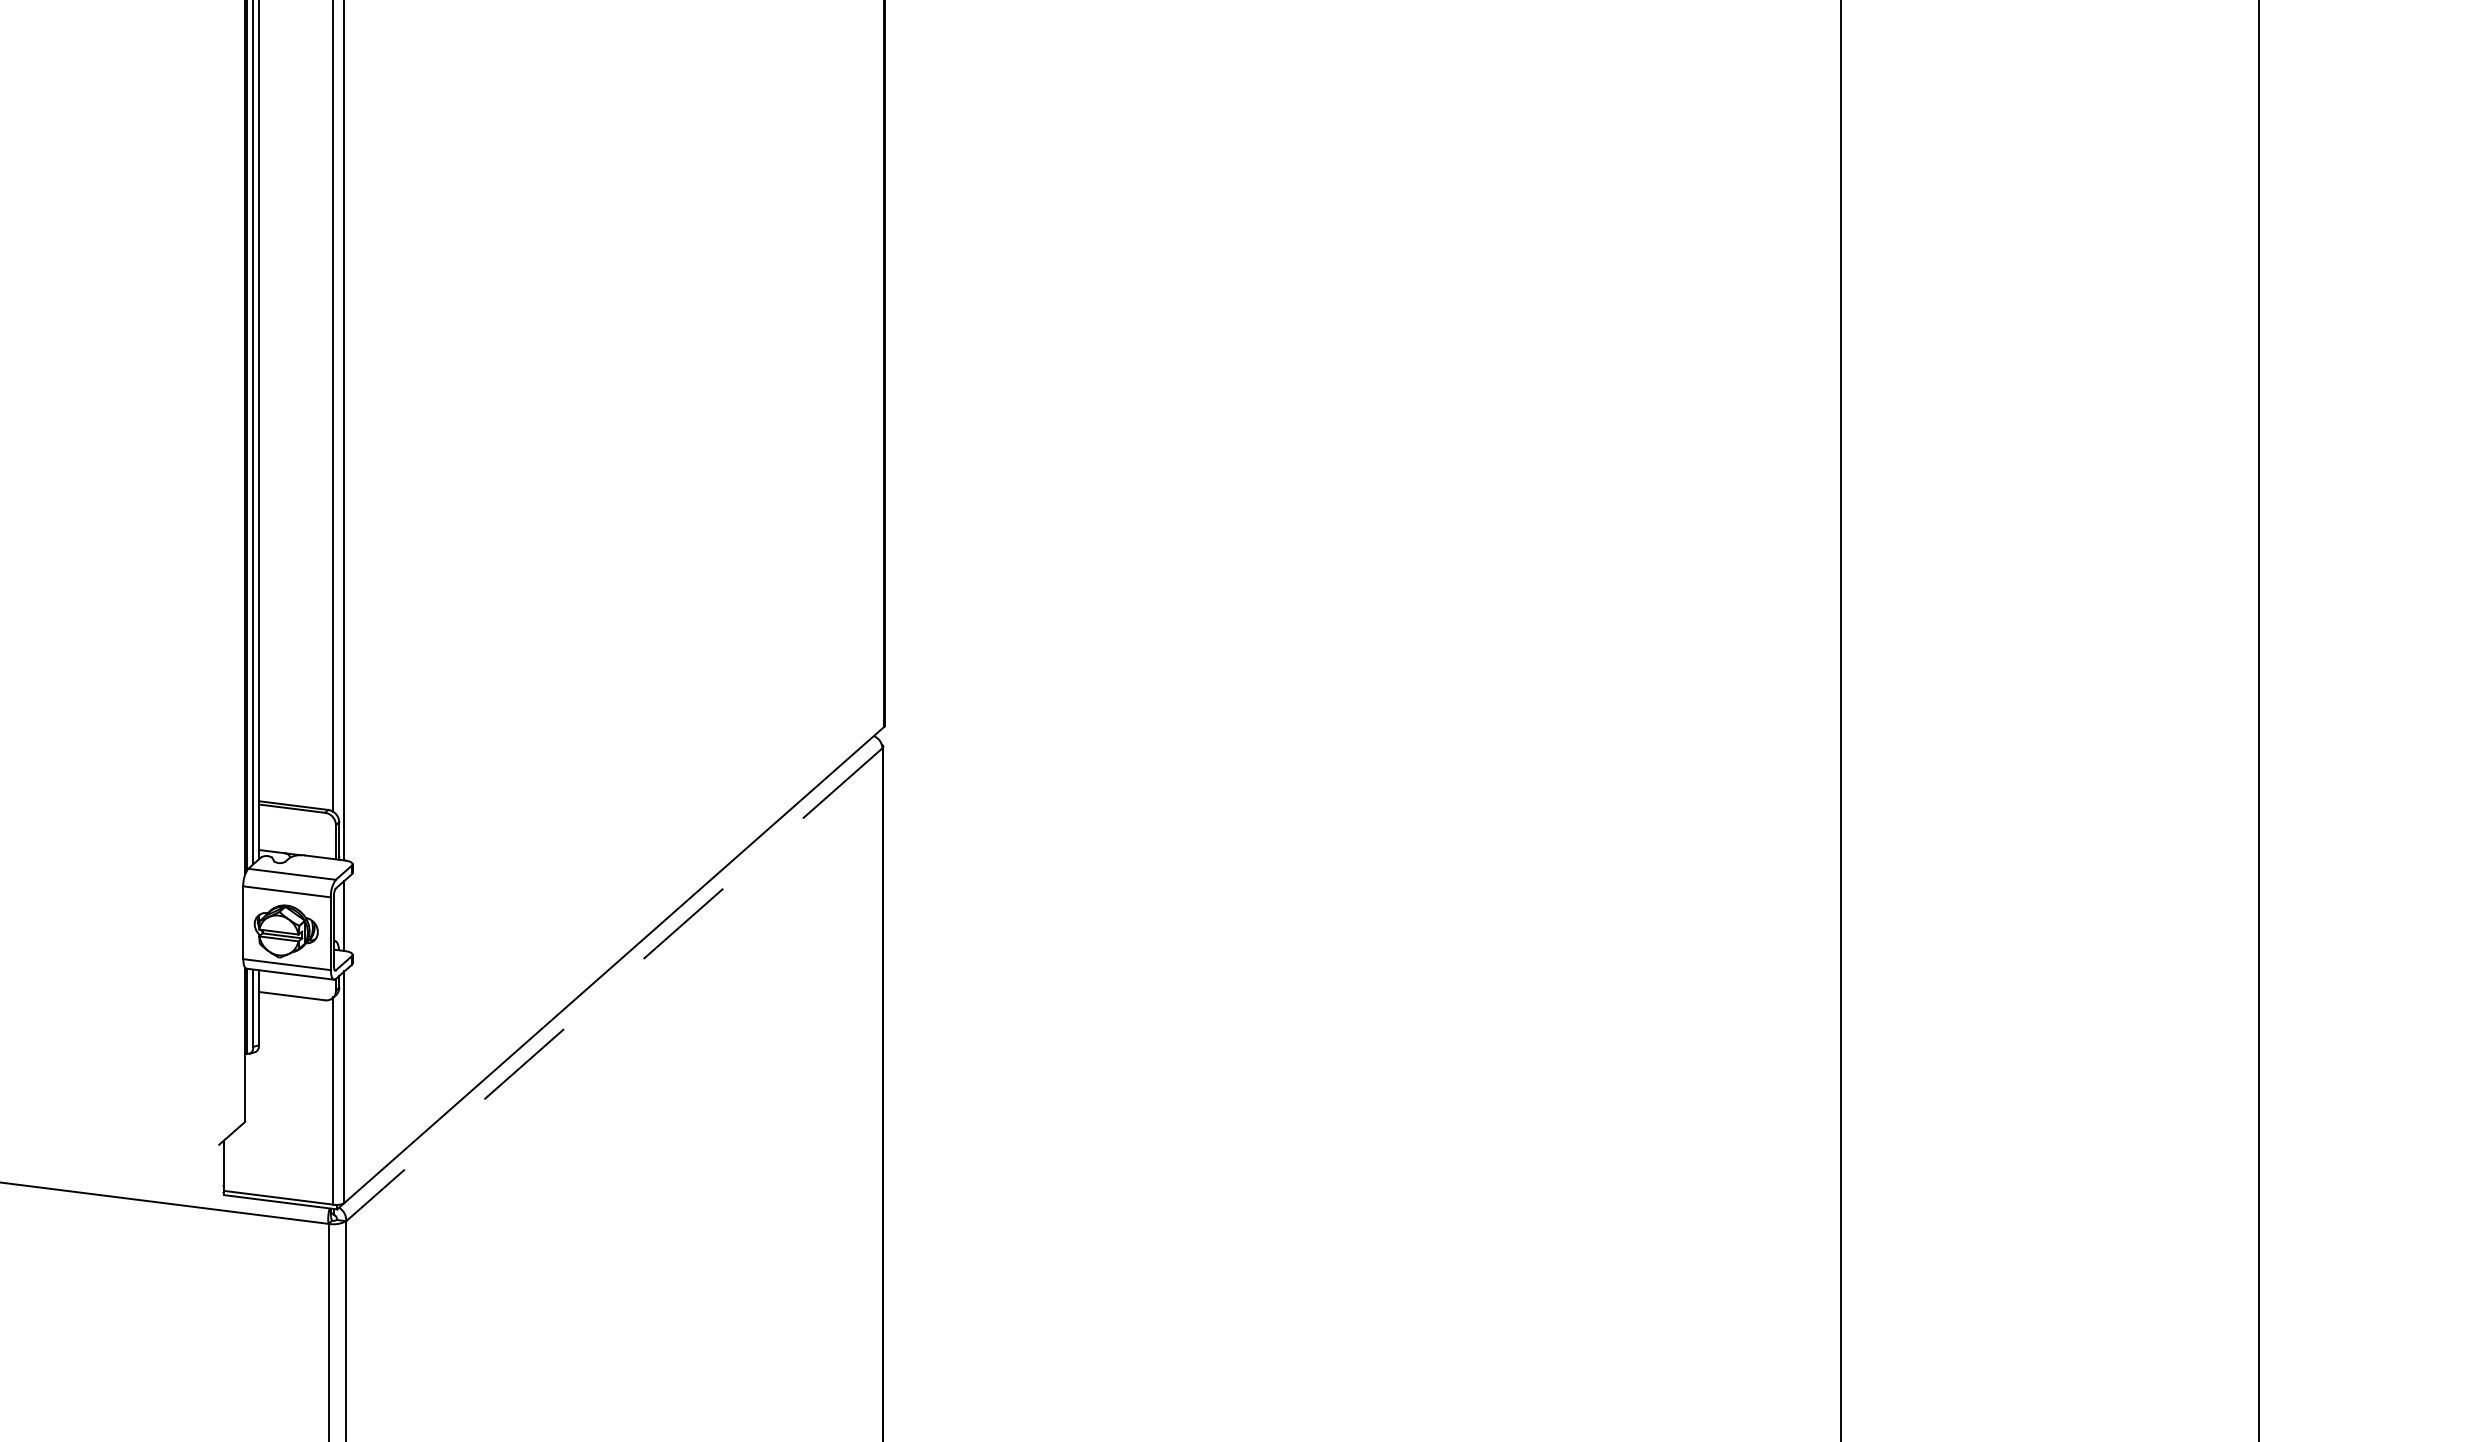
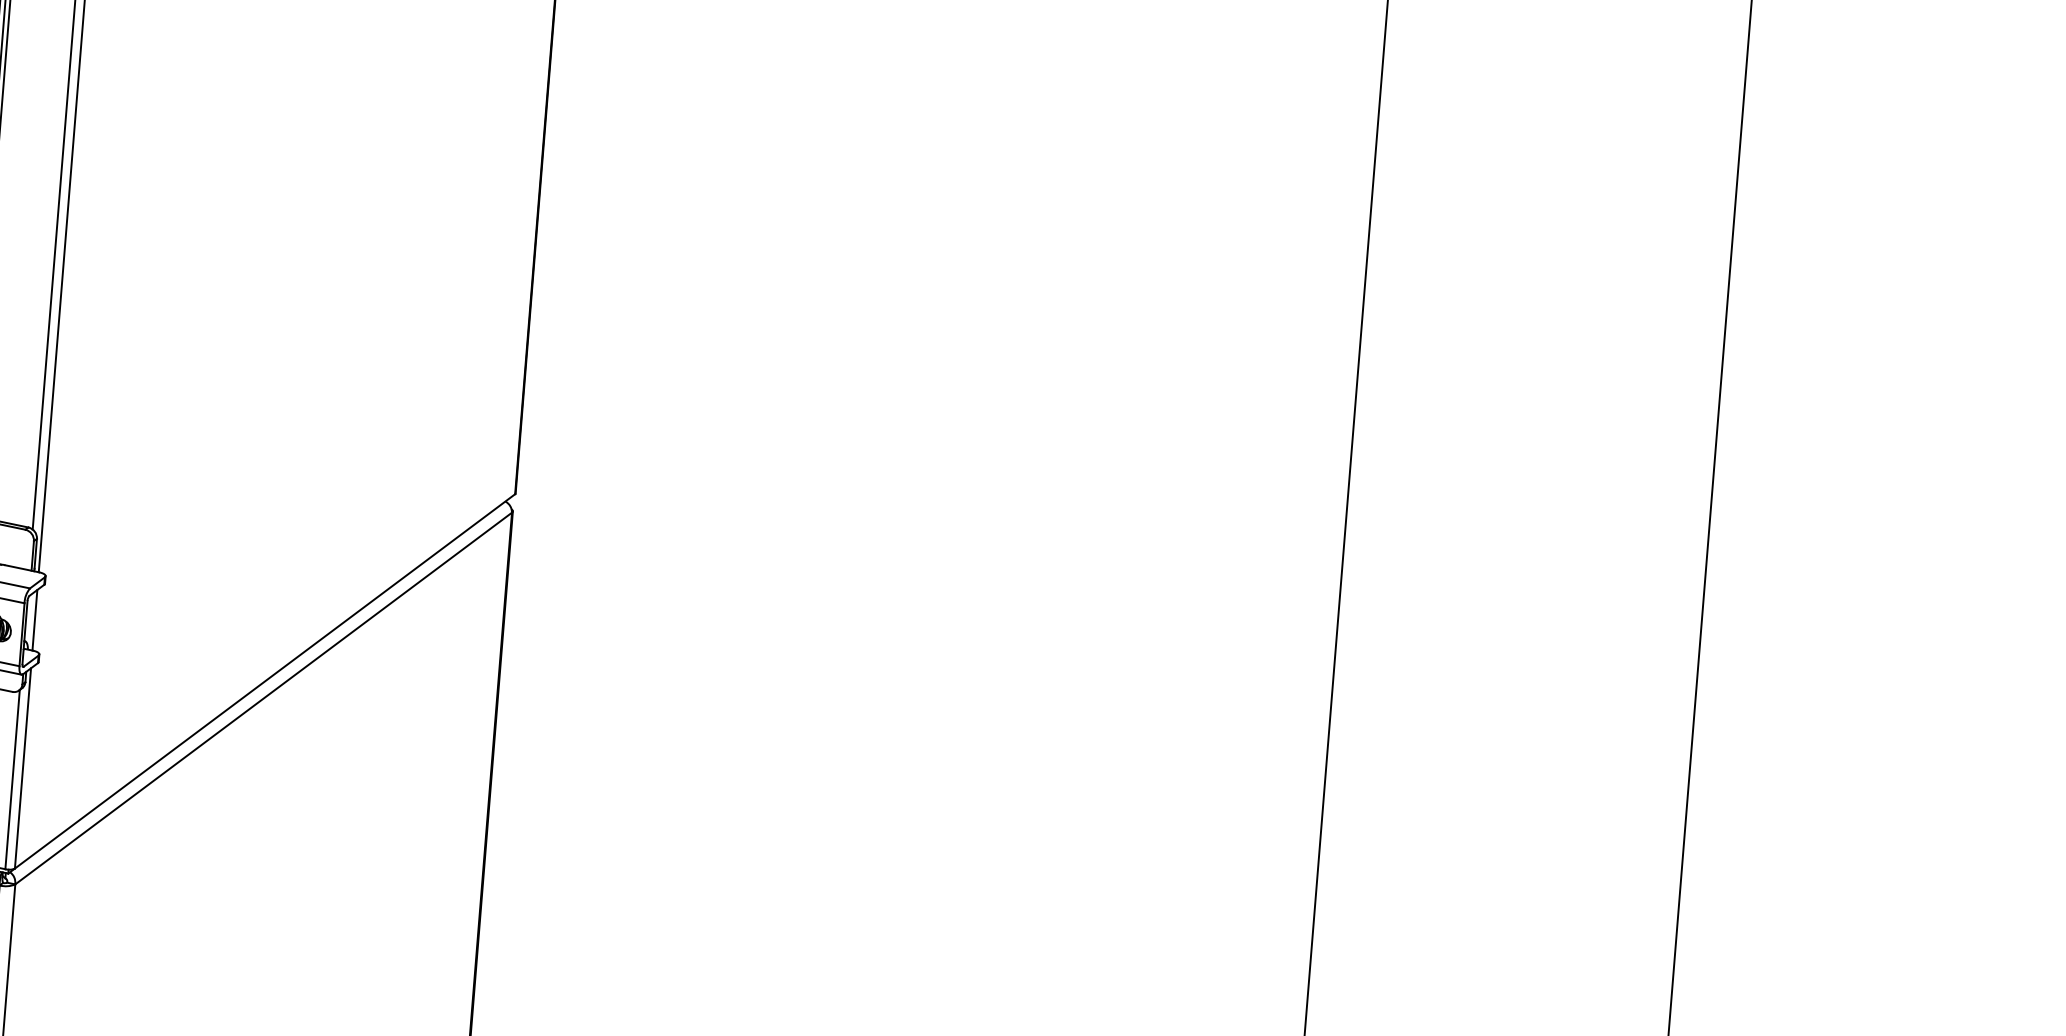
line: (614, 985) -> (263, 699), dashed -> solid

